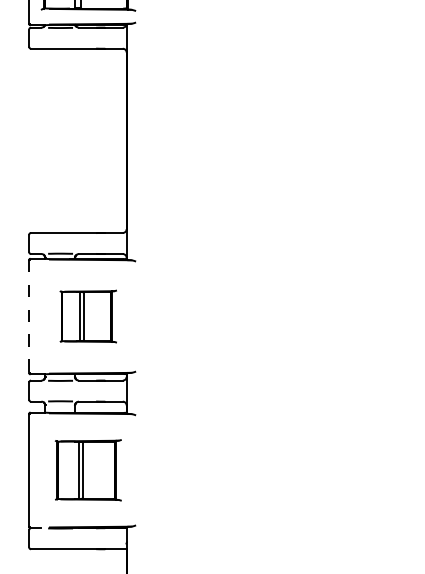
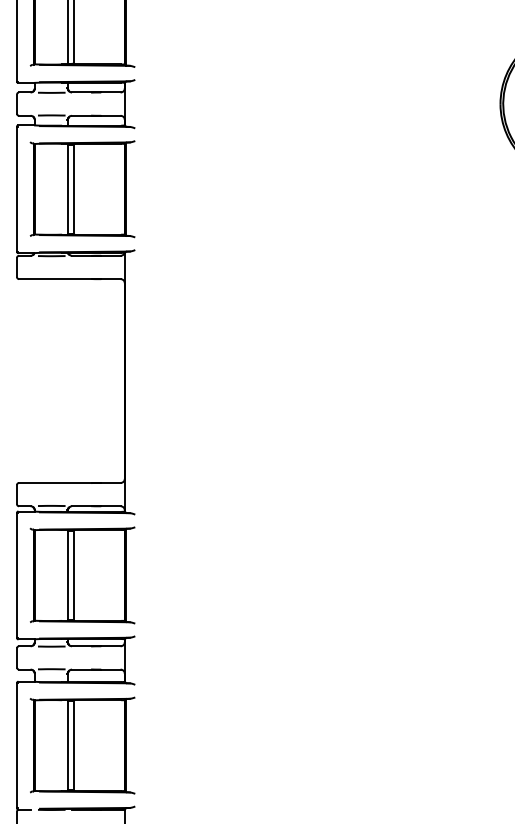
line: (28, 316) -> (16, 575), dashed -> solid
part: (88, 316) -> (82, 575), size x1.67
part: (88, 470) -> (82, 745), size x1.43

